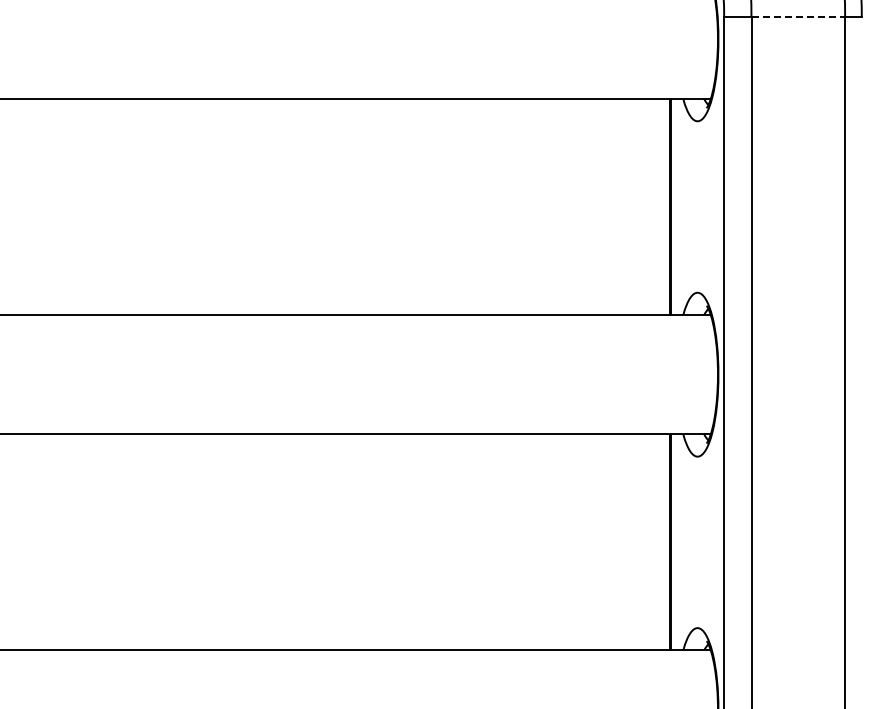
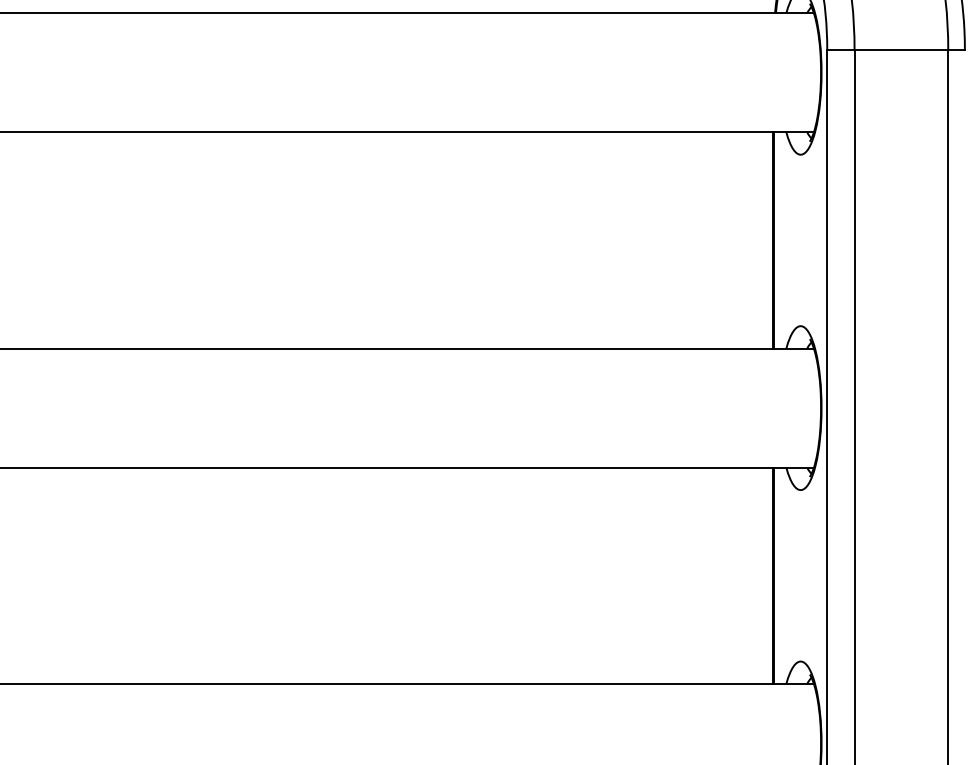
line: (798, 17) -> (901, 50), dashed -> solid

